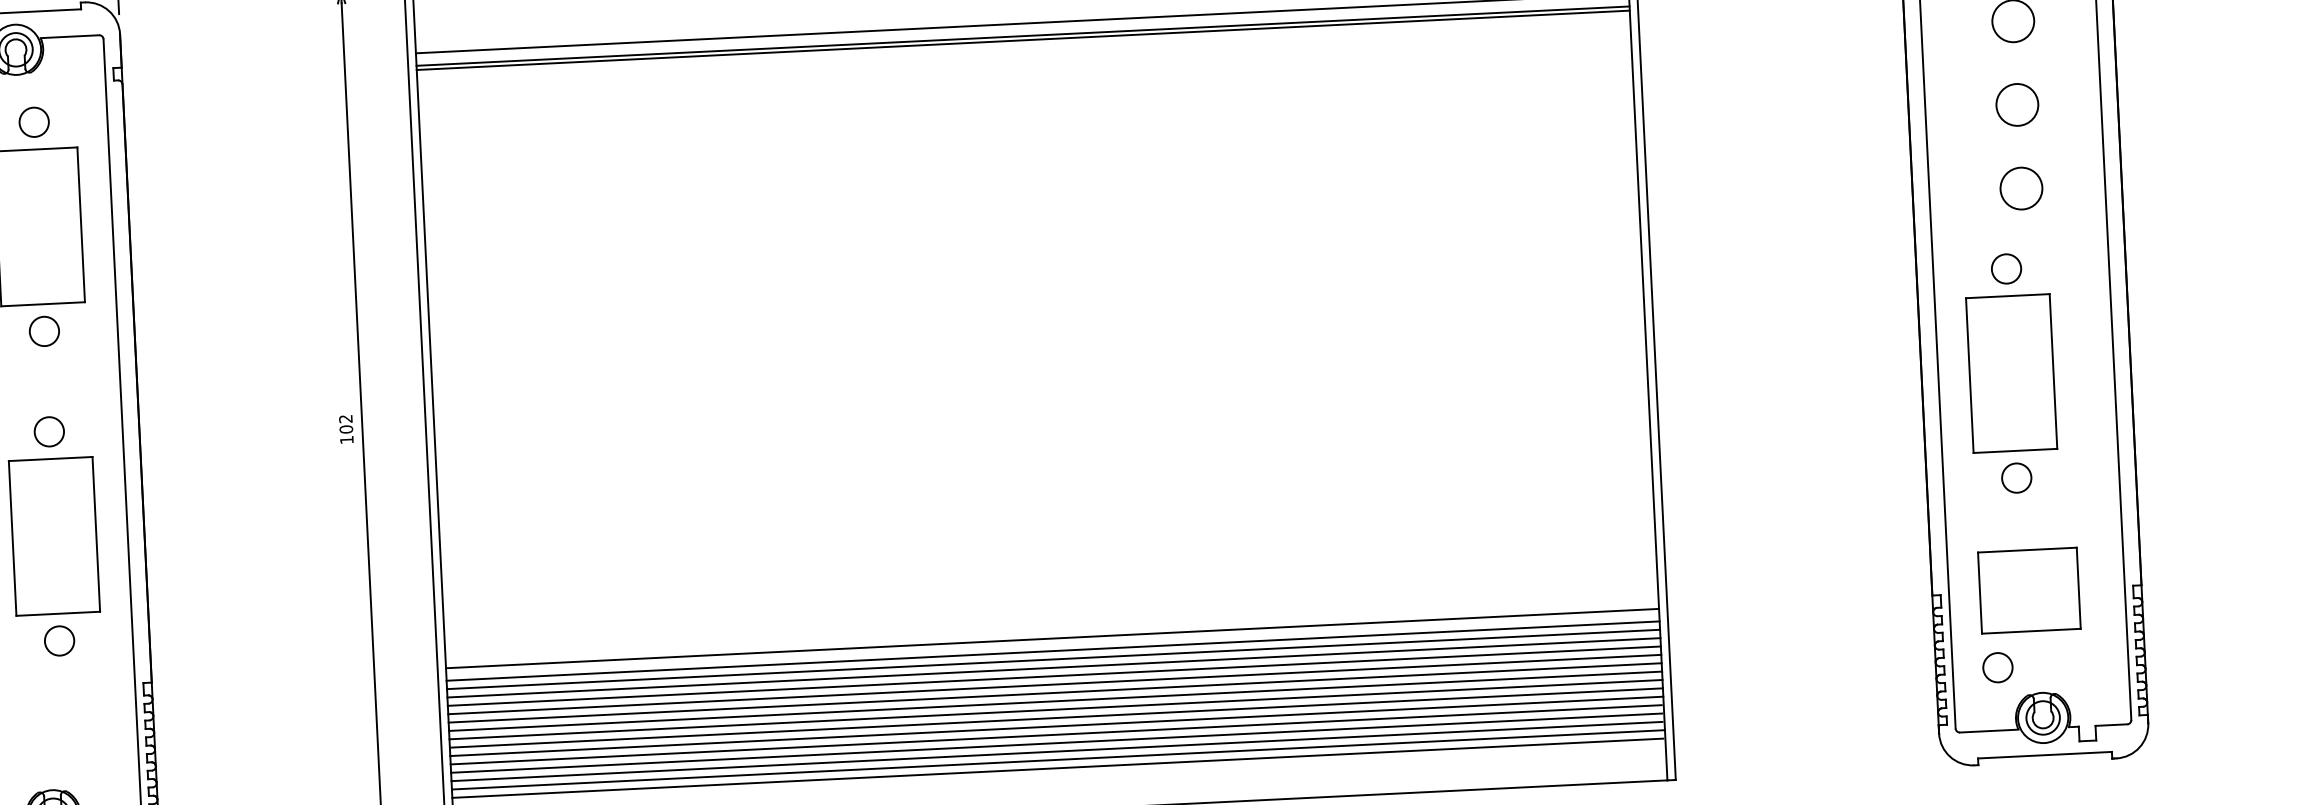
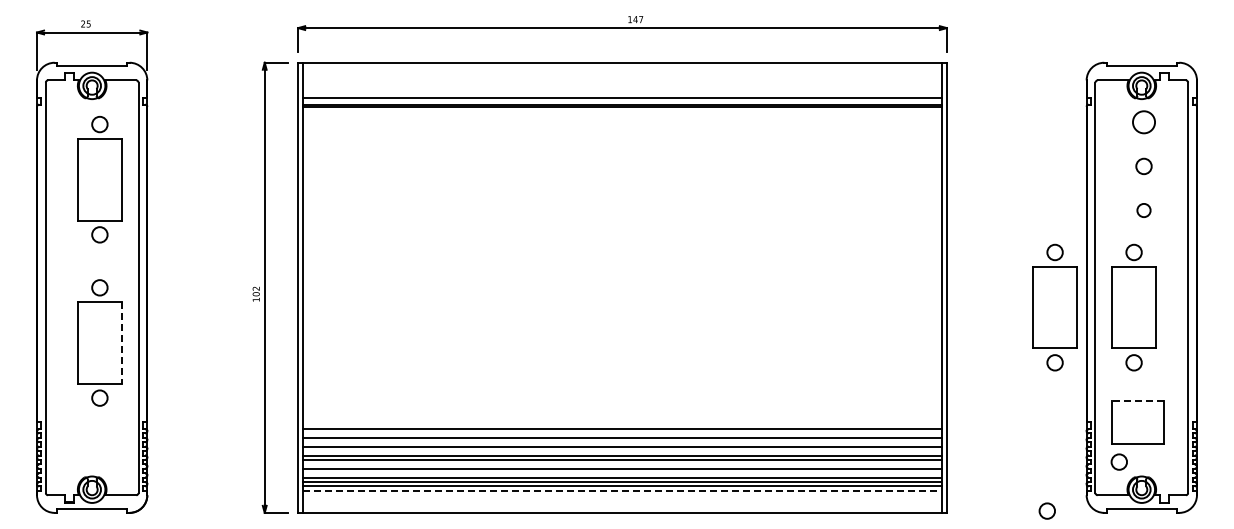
circle: (2016, 105) -> (1143, 166), size x0.7
circle: (2020, 188) -> (1143, 210), size x0.6
part: (1860, 380) -> (1054, 307), added
line: (95, 535) -> (121, 343), solid -> dashed
line: (2026, 549) -> (1137, 400), solid -> dashed
line: (1052, 638) -> (622, 422), removed
line: (1053, 659) -> (622, 433), removed
line: (1054, 676) -> (622, 442), removed
line: (1055, 693) -> (622, 451), removed
line: (1056, 718) -> (622, 464), removed
line: (1055, 735) -> (621, 473), removed
circle: (1864, 766) -> (1046, 510), added
line: (1058, 767) -> (622, 490), solid -> dashed

